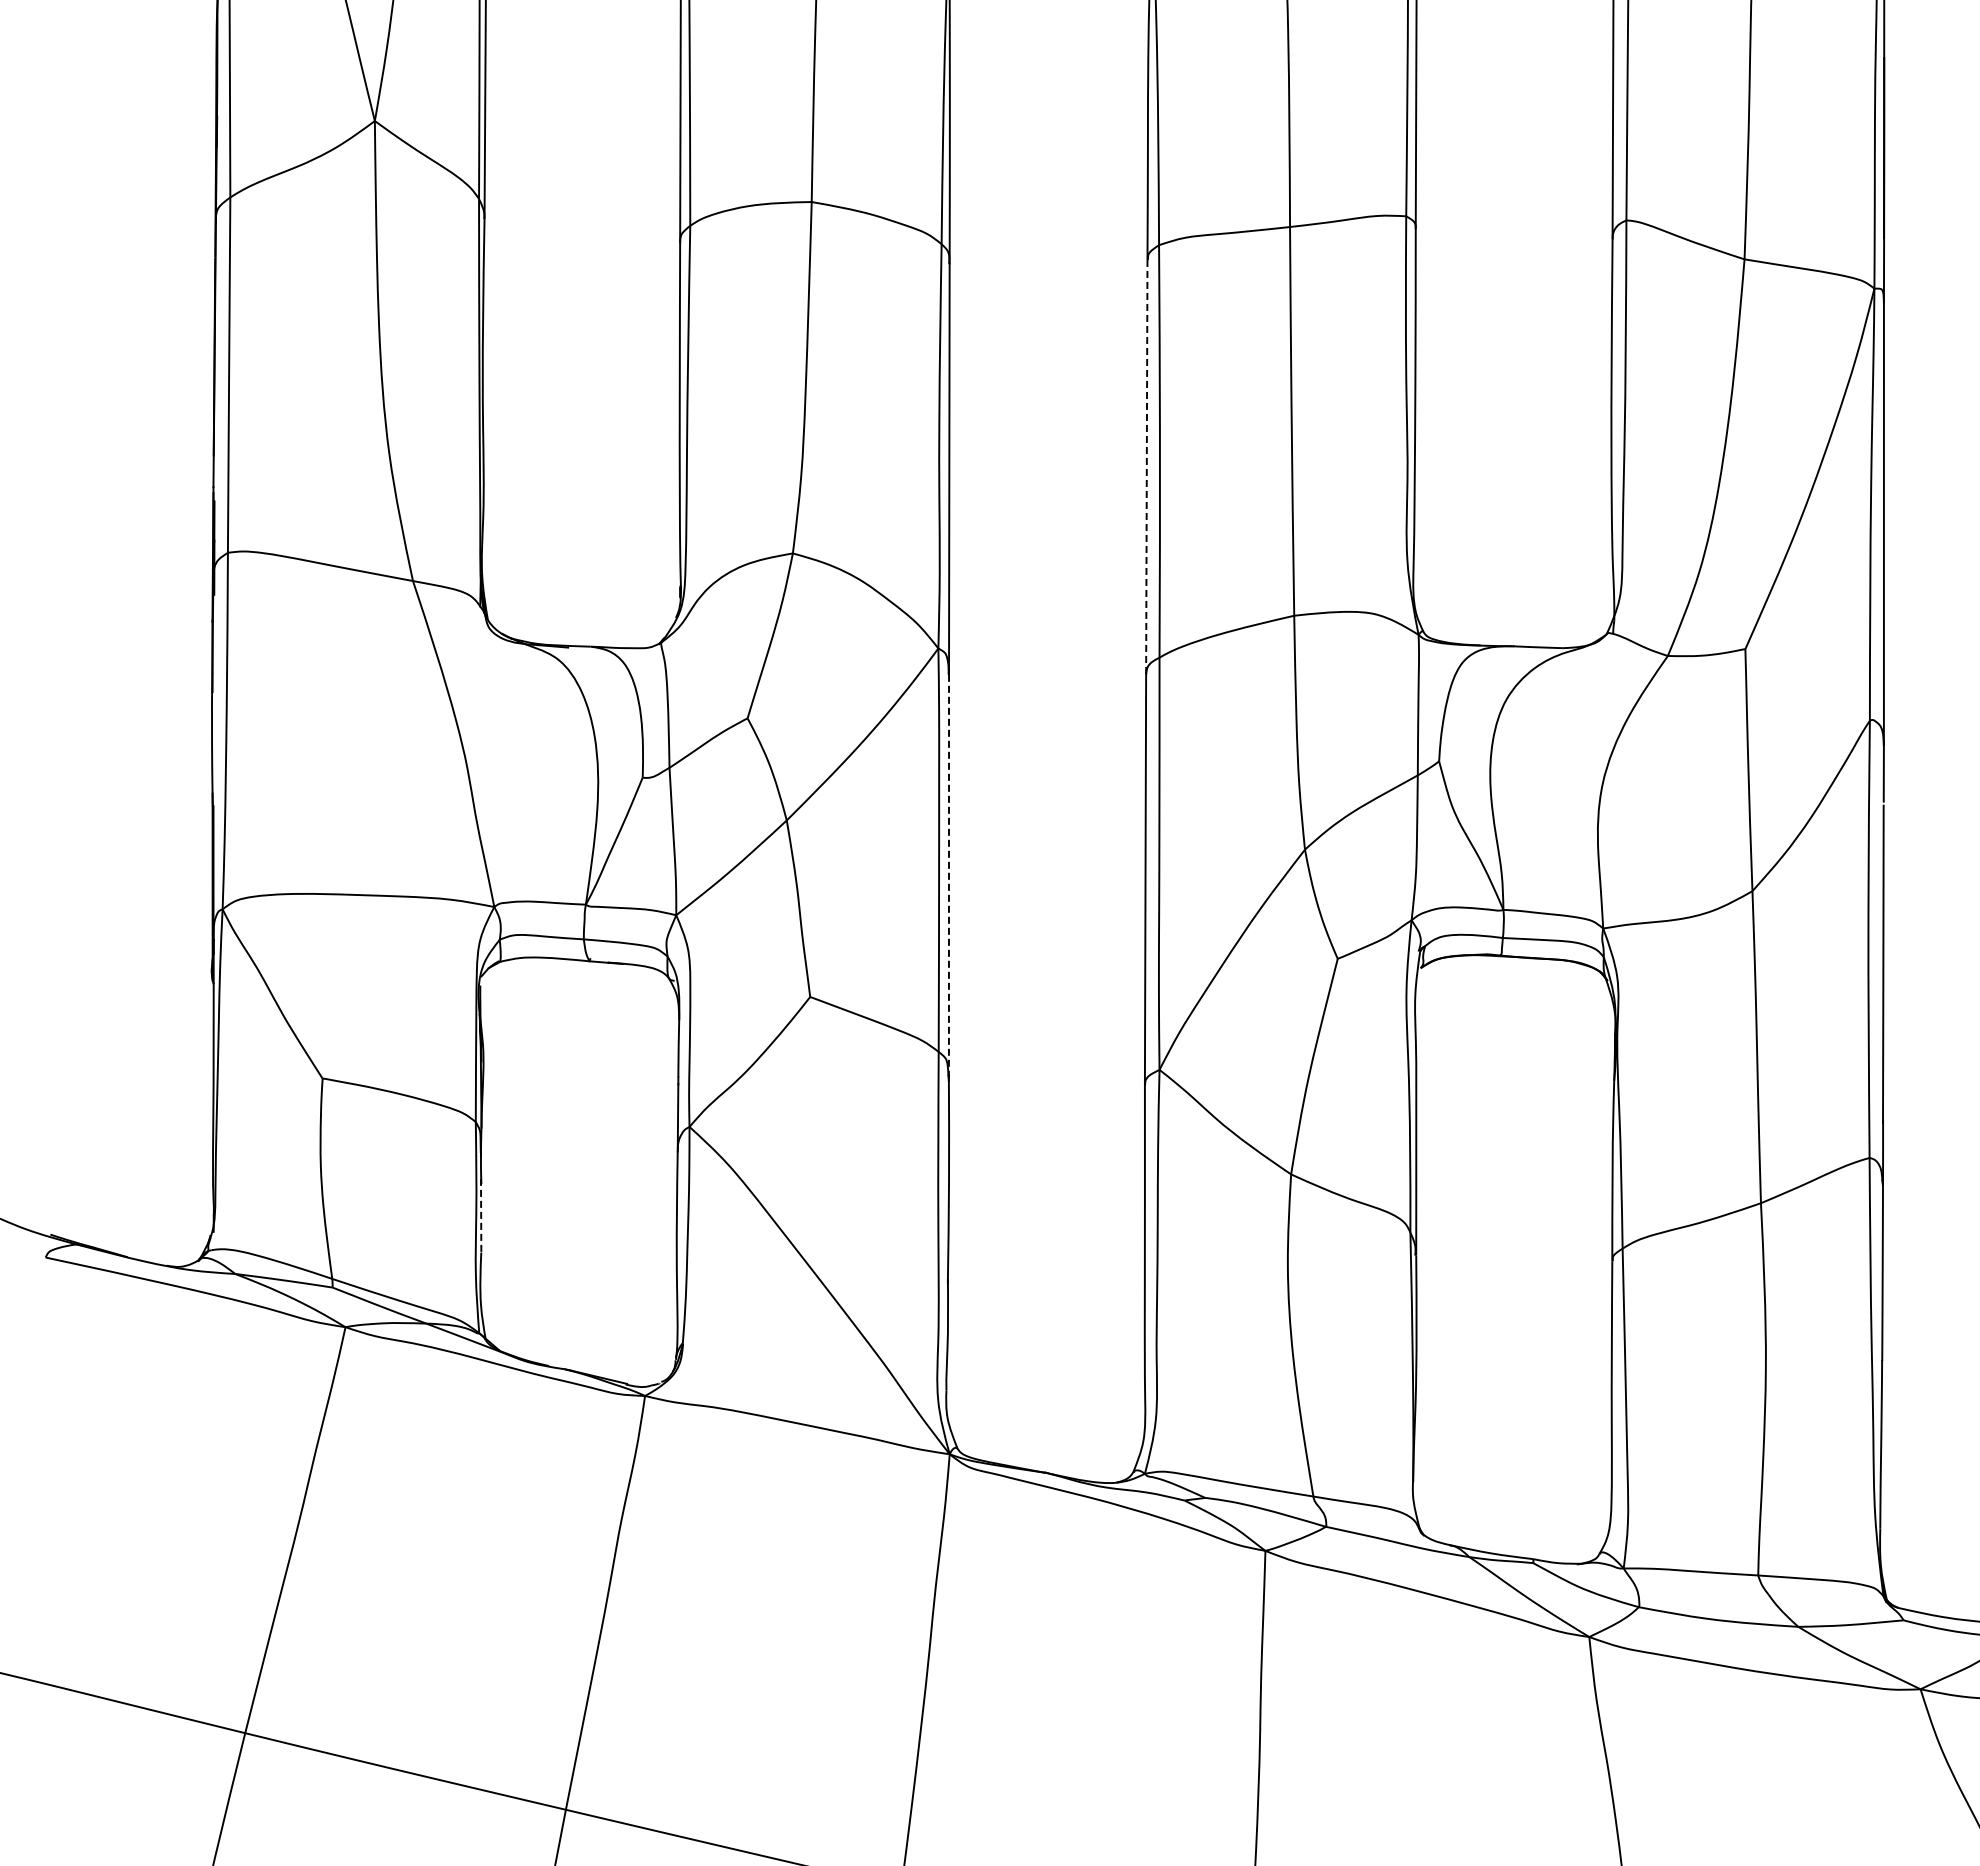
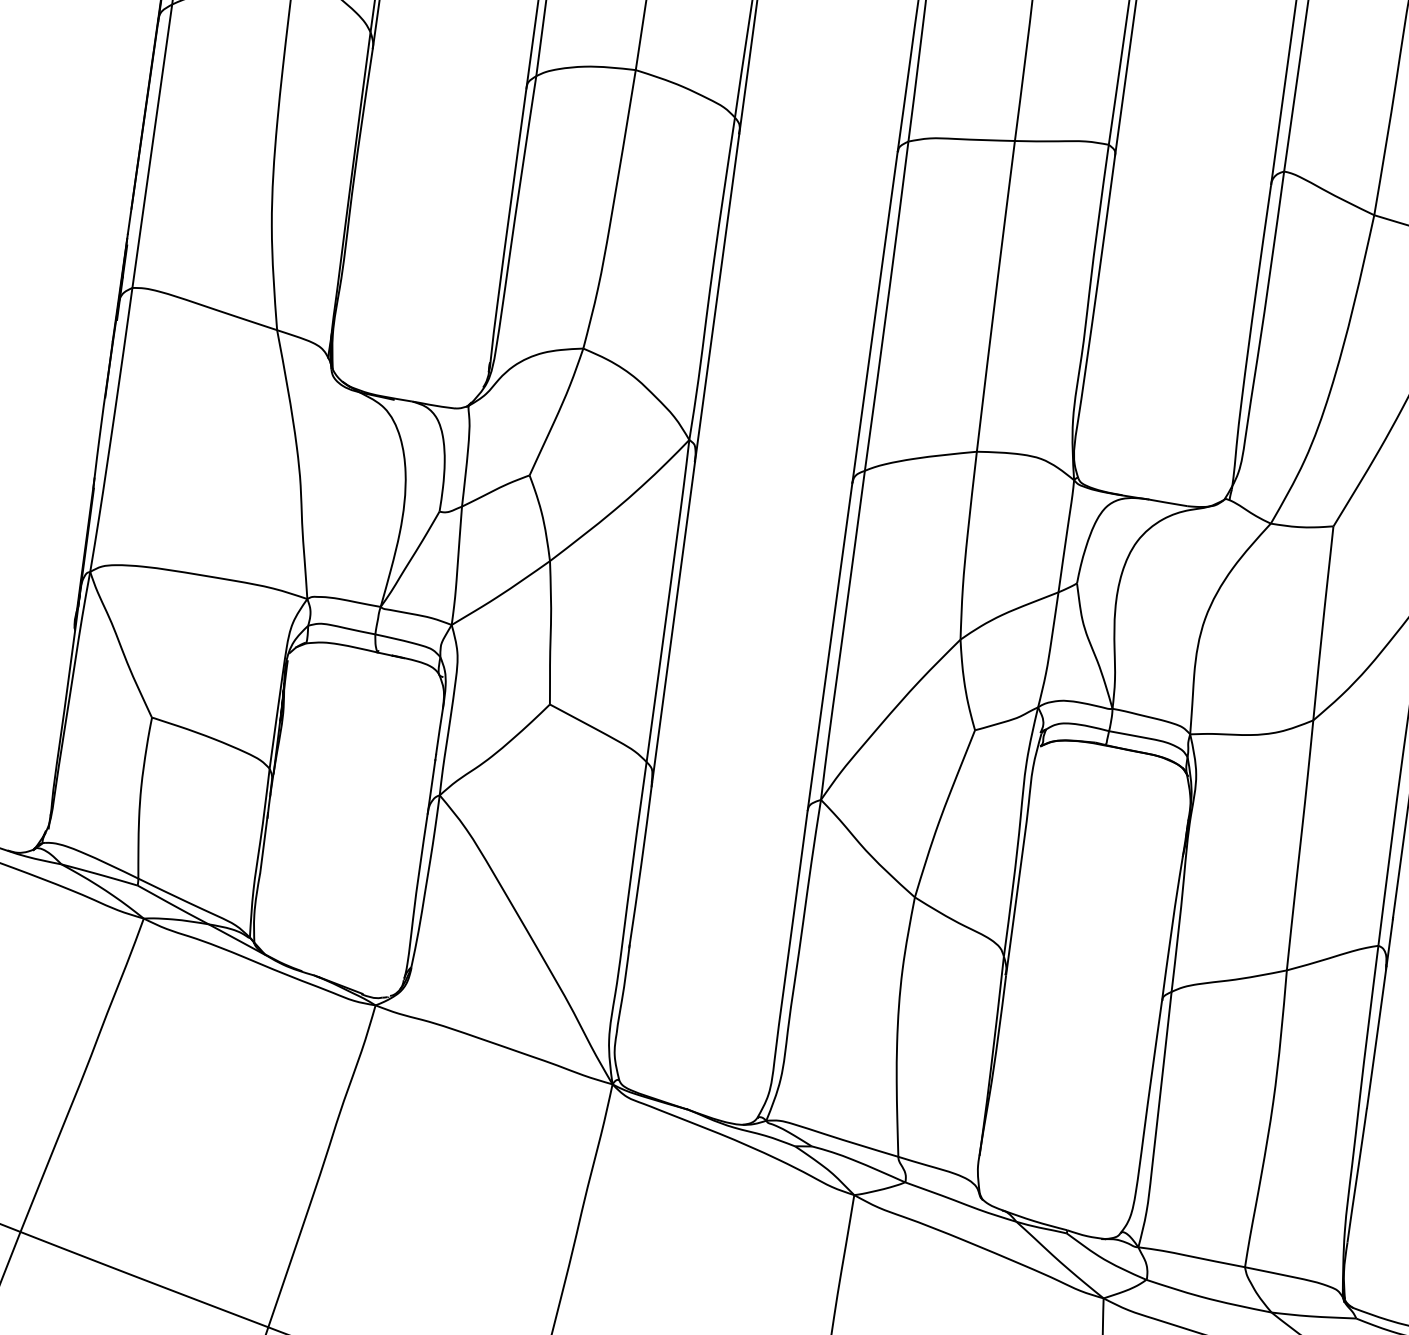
line: (1146, 467) -> (874, 317), dashed -> solid
line: (948, 876) -> (673, 623), dashed -> solid
line: (481, 1213) -> (264, 842), dashed -> solid

